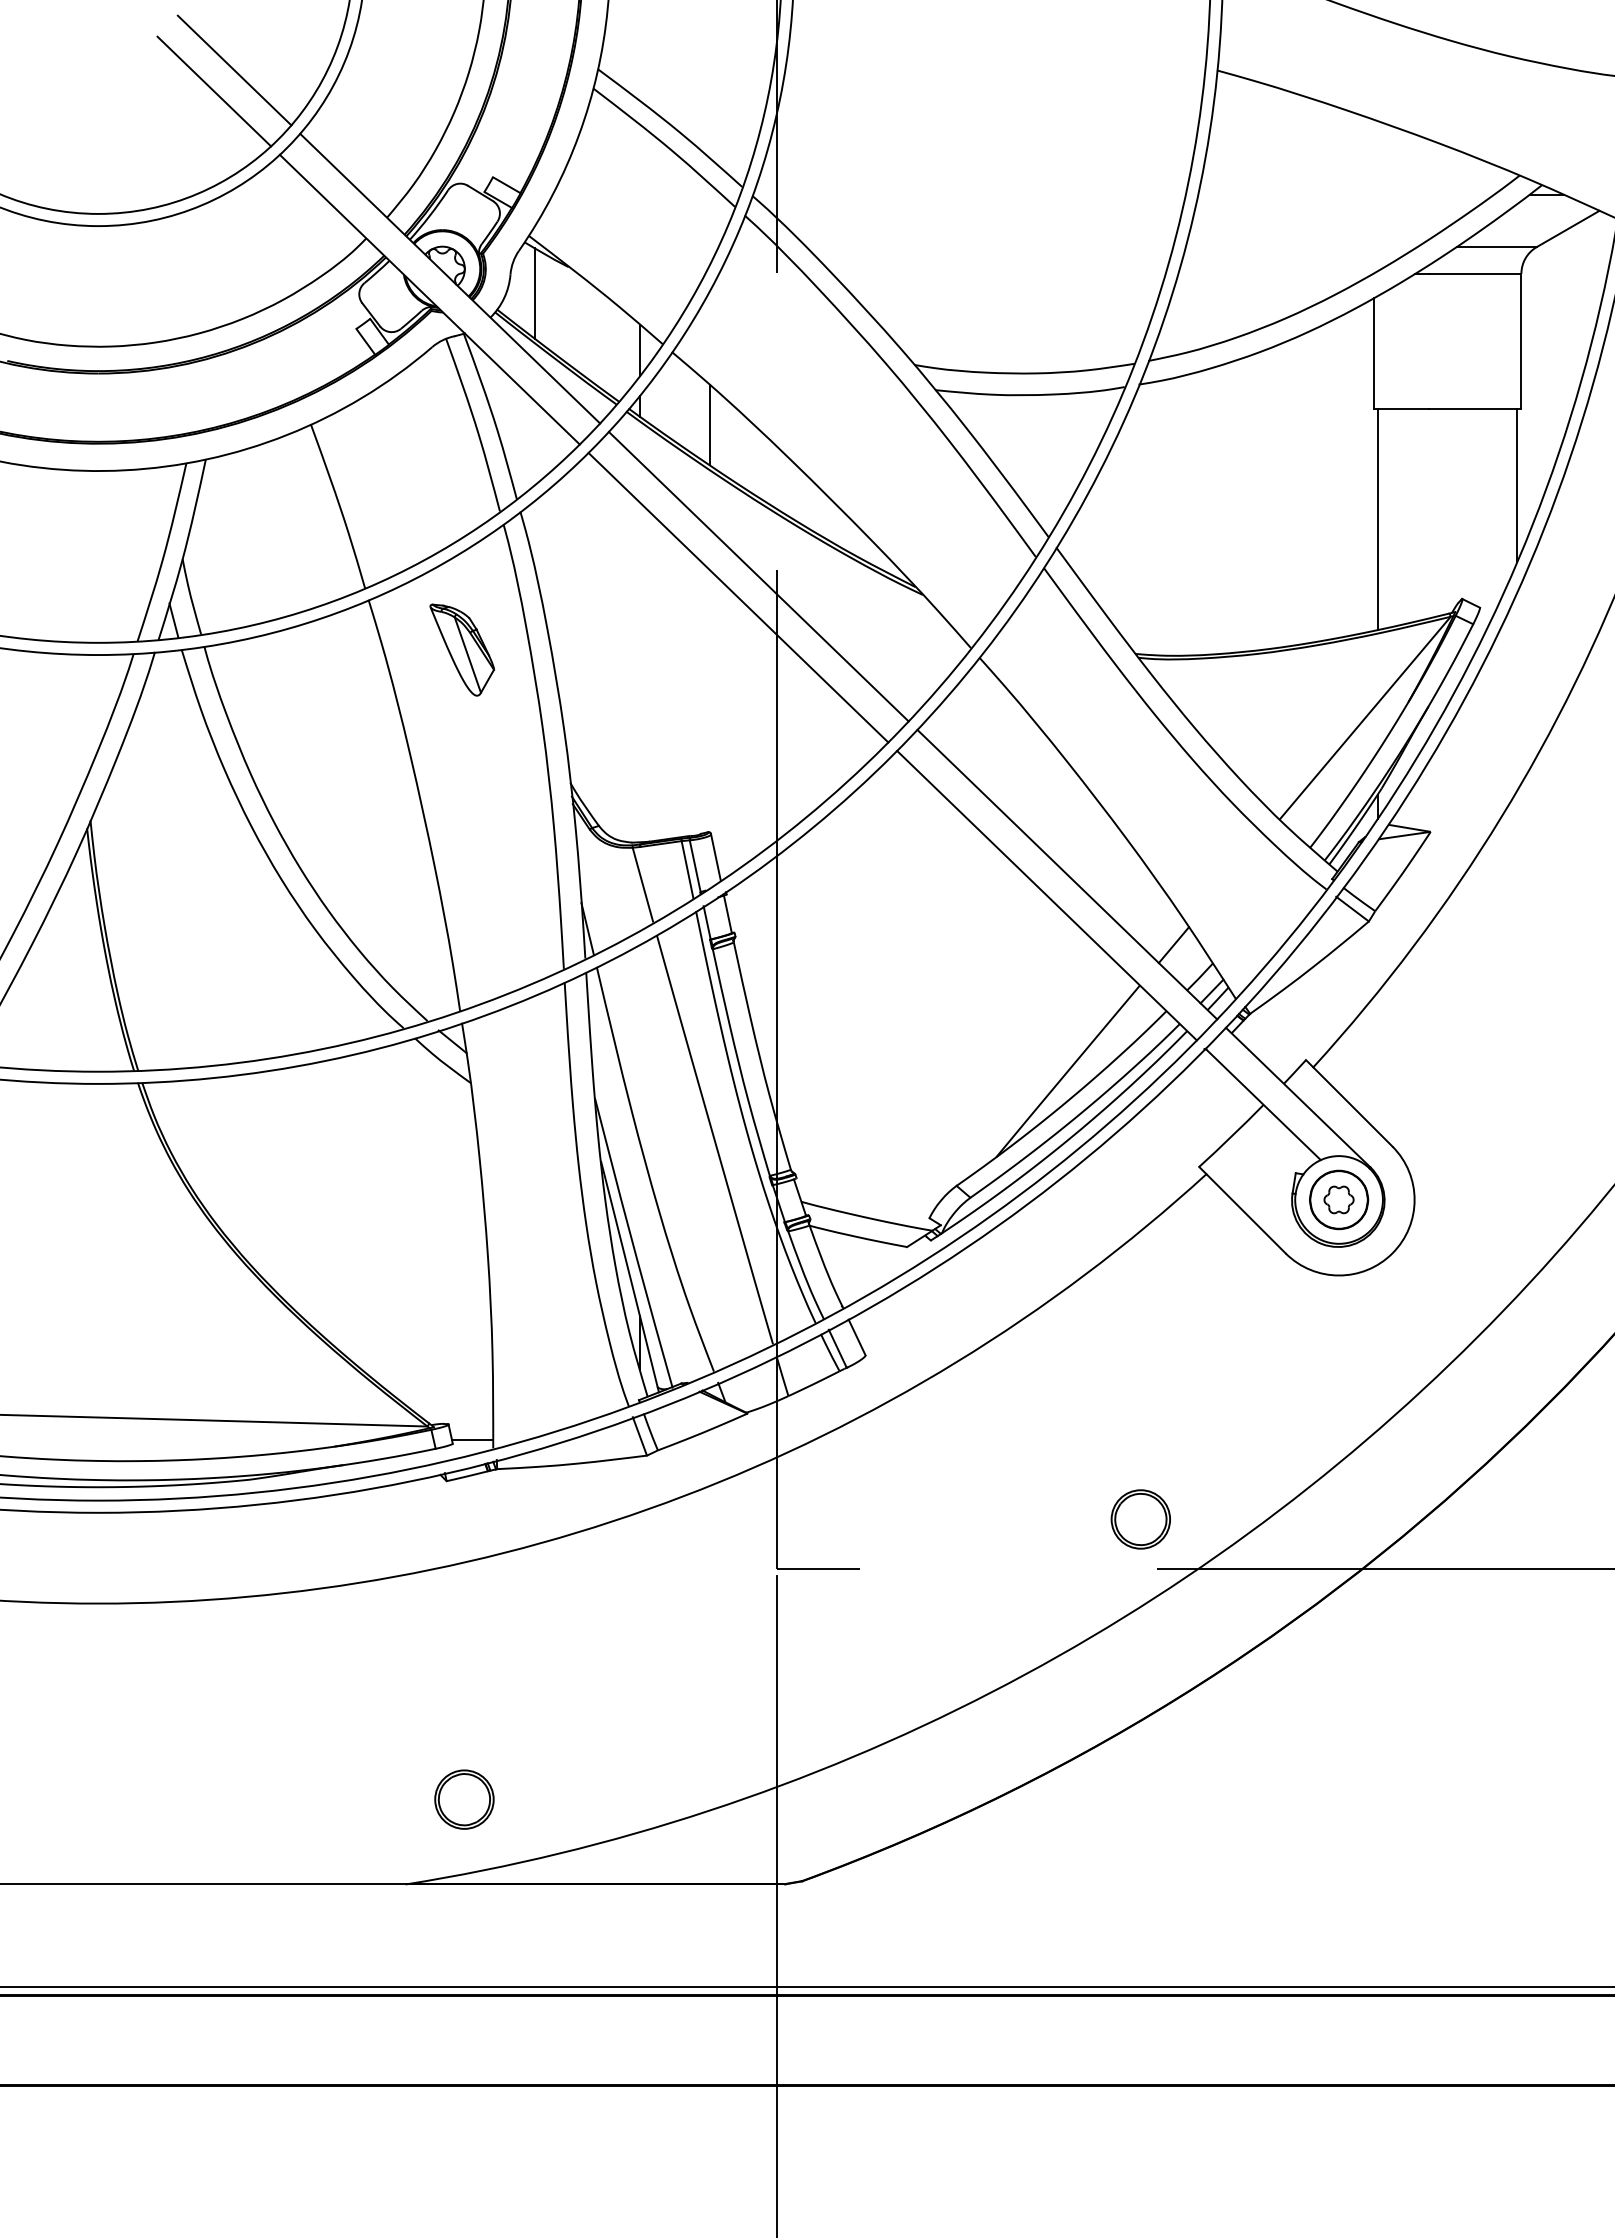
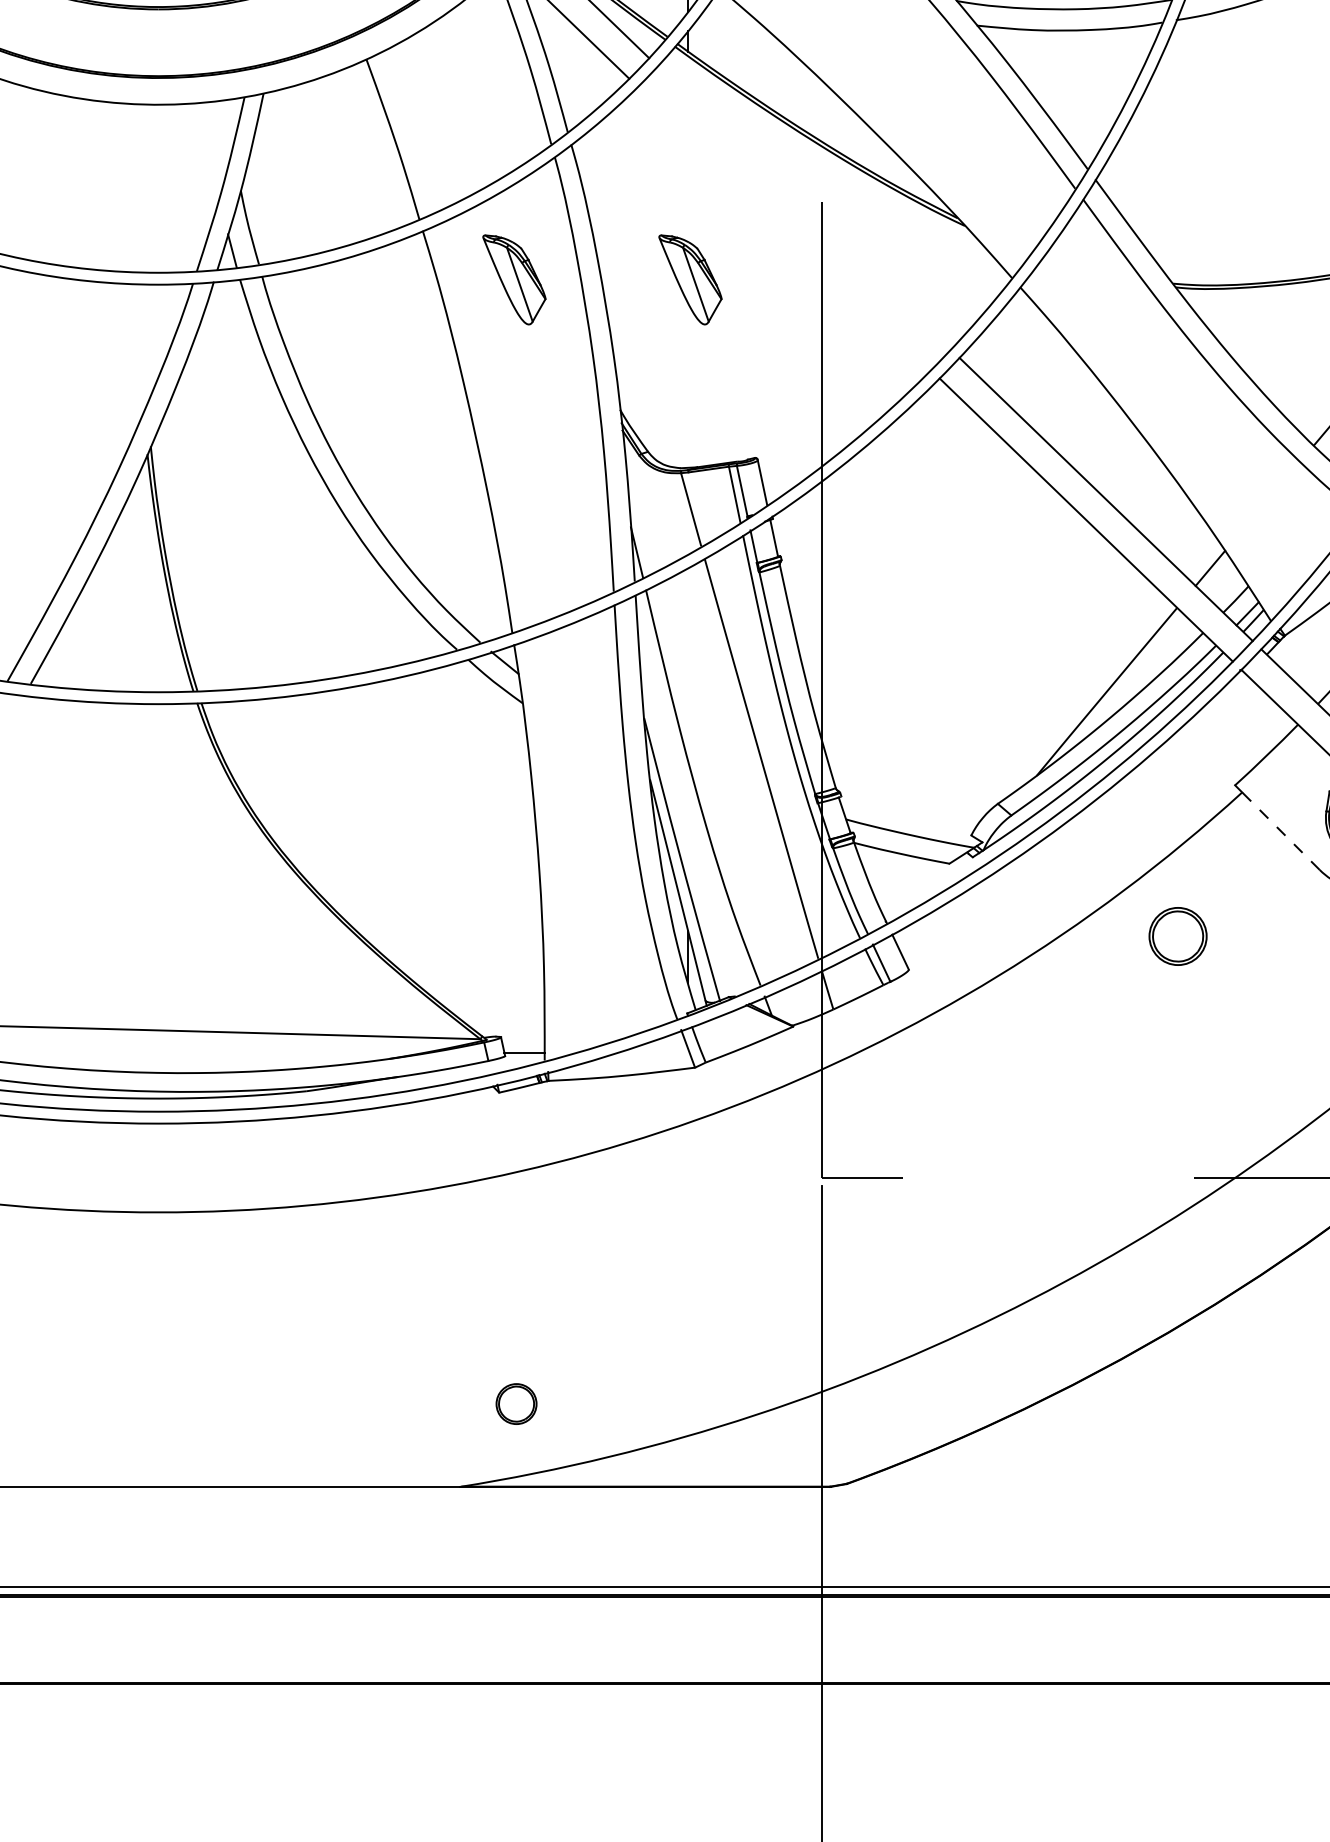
line: (710, 425) -> (757, 60), removed
line: (758, 576) -> (804, 207), removed
line: (738, 597) -> (784, 228), removed
part: (641, 649) -> (689, 279), added
line: (1246, 1213) -> (1281, 830), solid -> dashed
part: (1140, 1519) -> (1177, 936), moved
part: (464, 1799) -> (516, 1403), size x0.7

